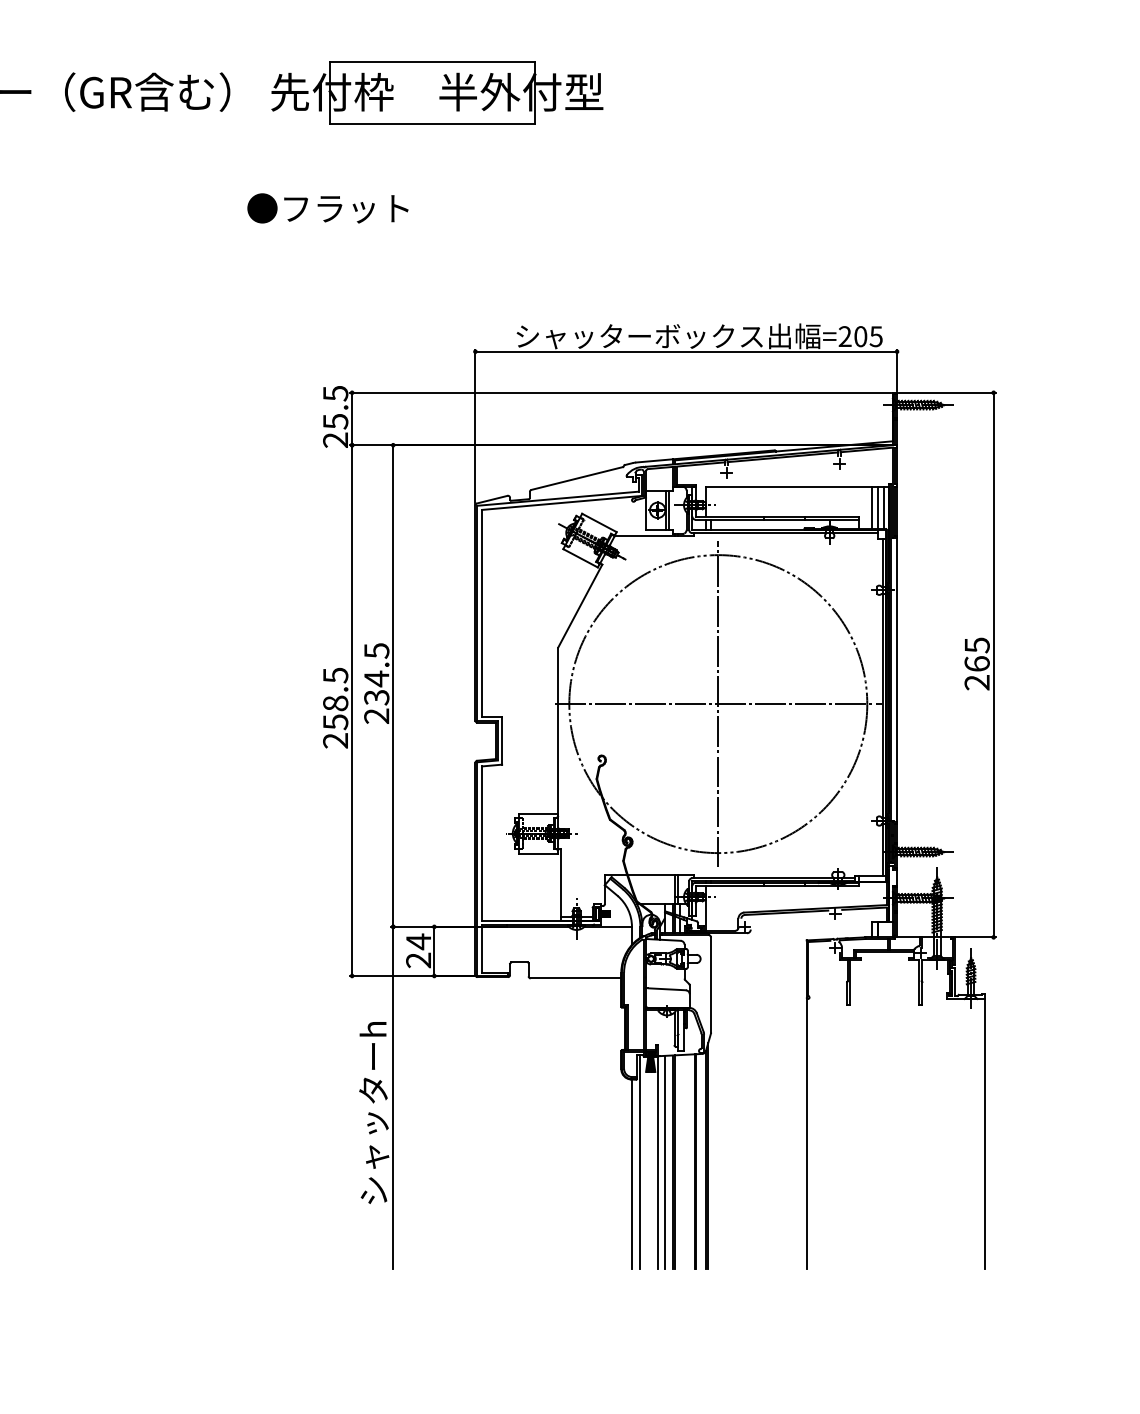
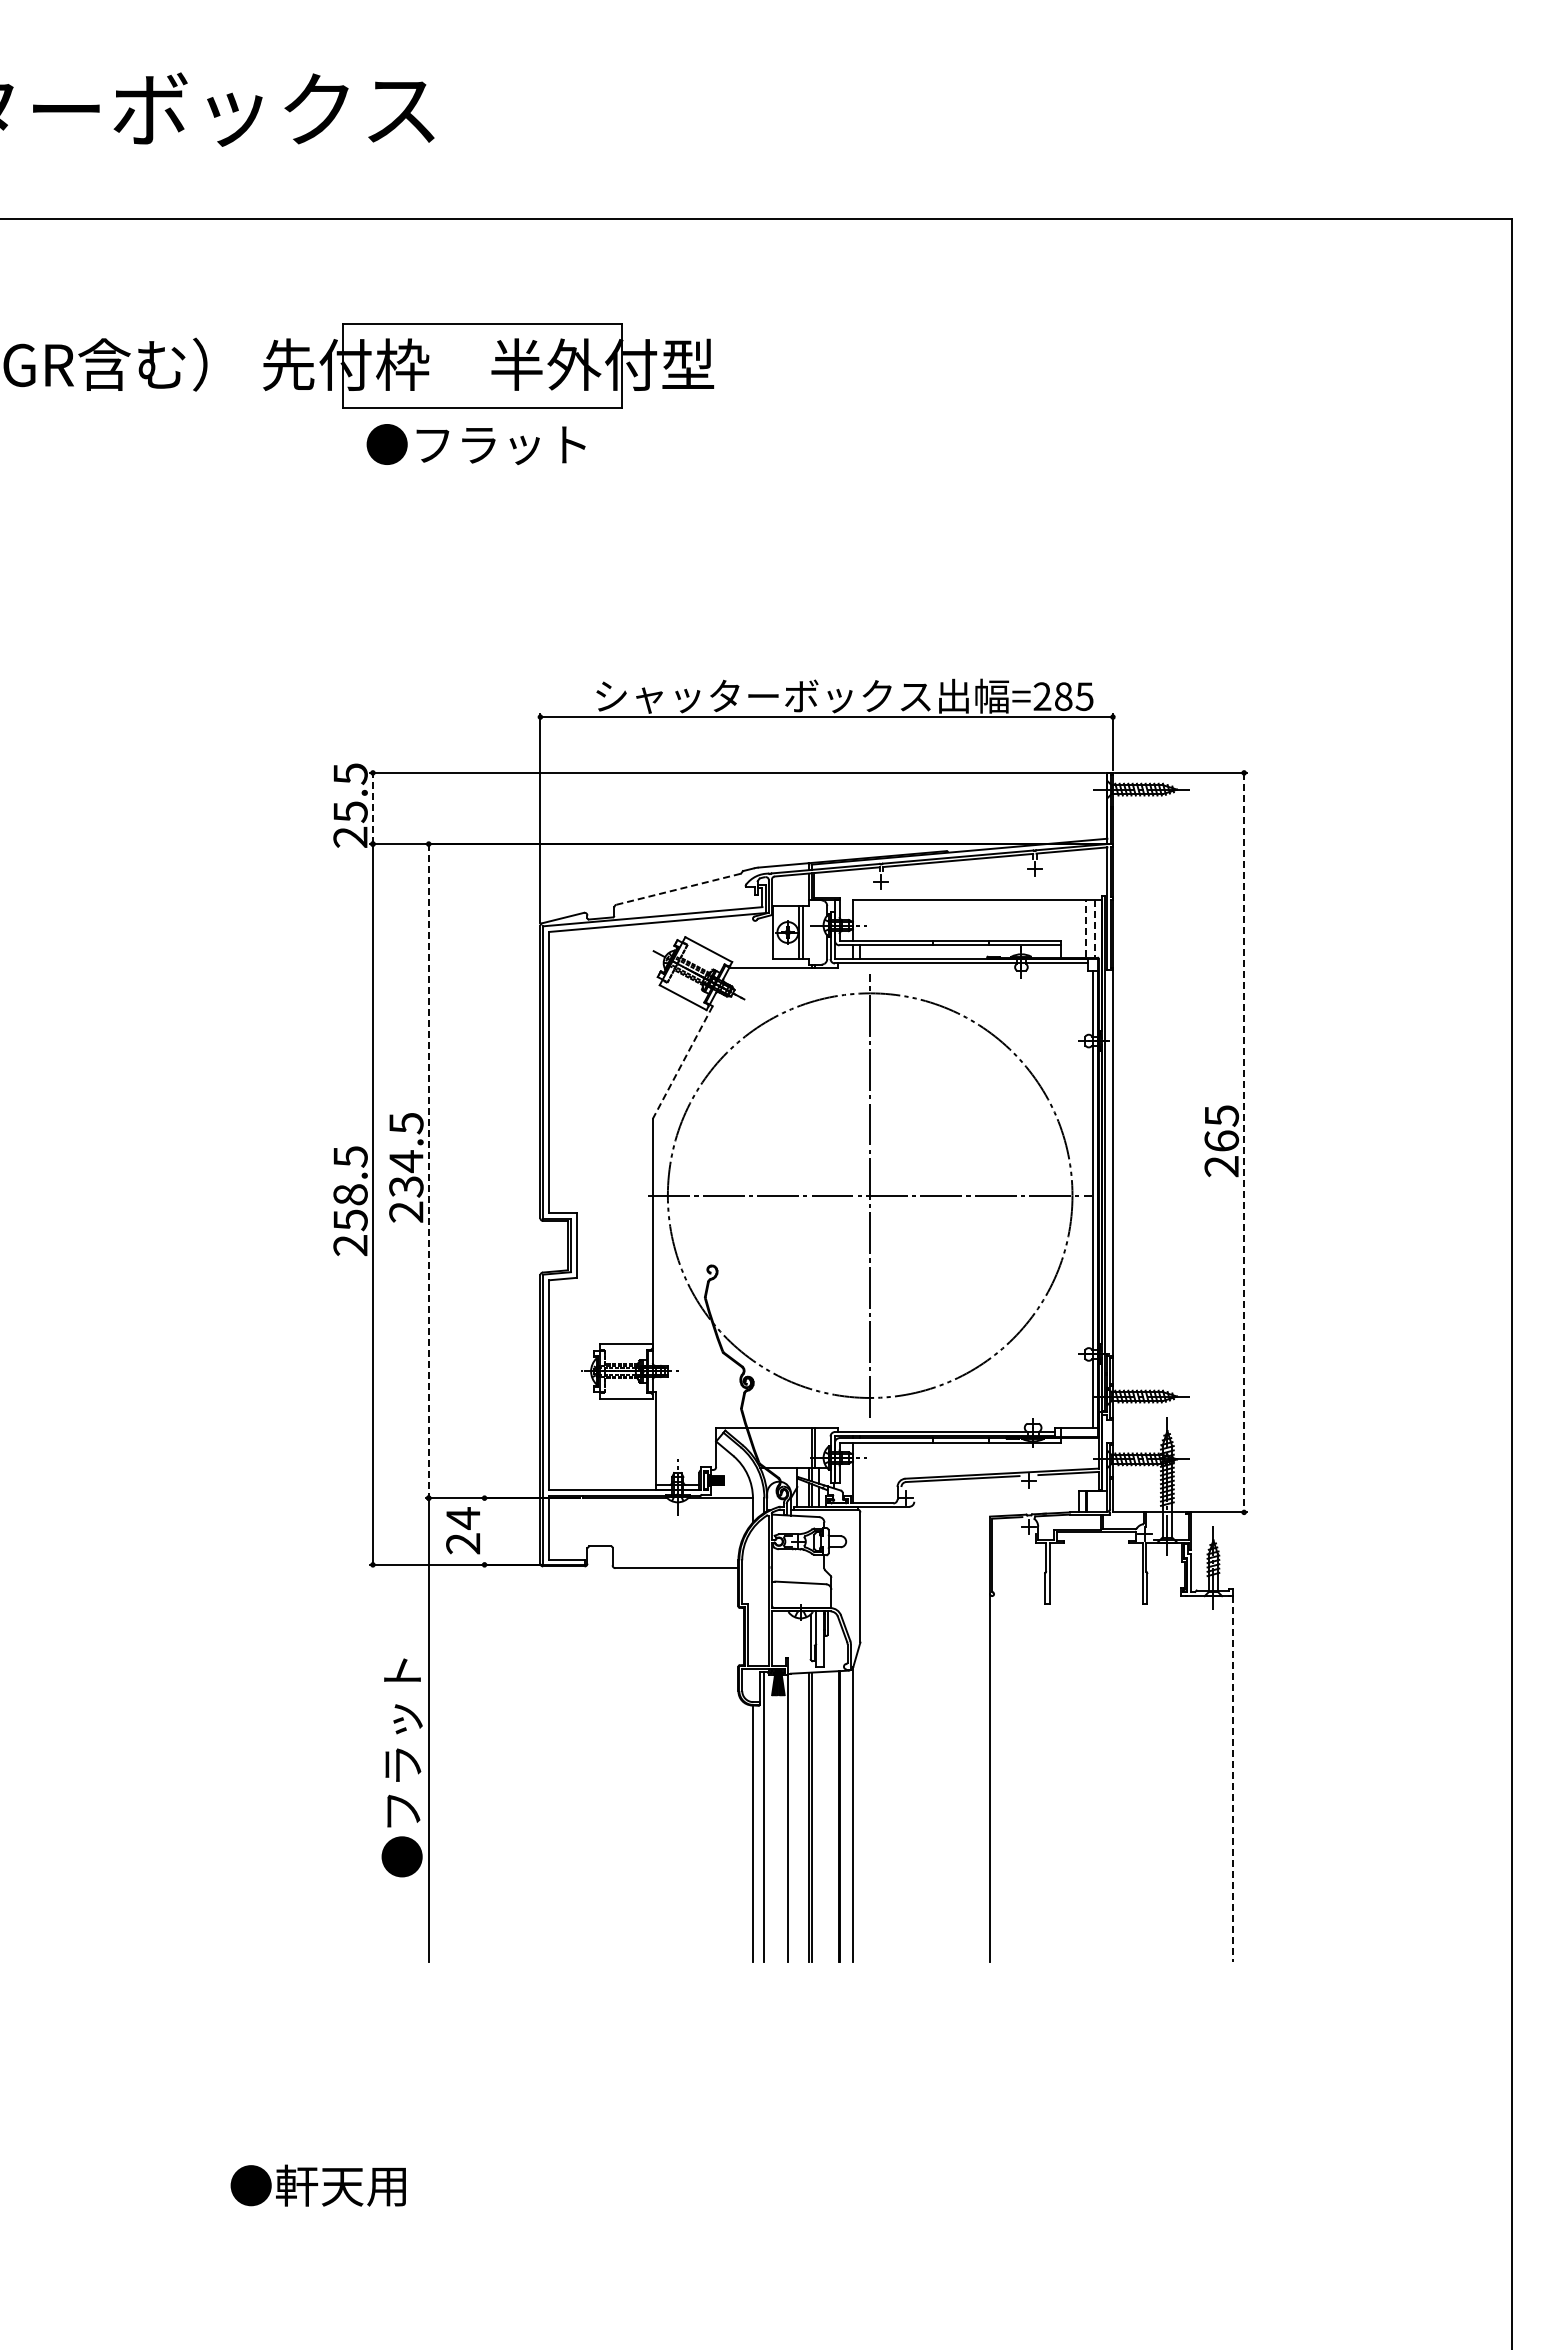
text: (327, 208) -> (475, 444), moved
text: (860, 336) -> (1063, 696), =205 -> =285
line: (351, 419) -> (372, 808), solid -> dashed
line: (577, 478) -> (679, 889), solid -> dashed
line: (872, 507) -> (1079, 928), removed
line: (877, 507) -> (1086, 928), solid -> dashed
line: (883, 508) -> (1094, 929), solid -> dashed
line: (580, 606) -> (682, 1062), solid -> dashed
line: (993, 664) -> (1244, 1142), solid -> dashed
line: (393, 686) -> (428, 1171), solid -> dashed
line: (434, 951) -> (484, 1531), removed
text: (373, 1114) -> (402, 1752), シャッターh -> ●フラット
line: (985, 1134) -> (1232, 1779), solid -> dashed
line: (708, 1155) -> (856, 1808), removed
line: (664, 1162) -> (797, 1817), removed

